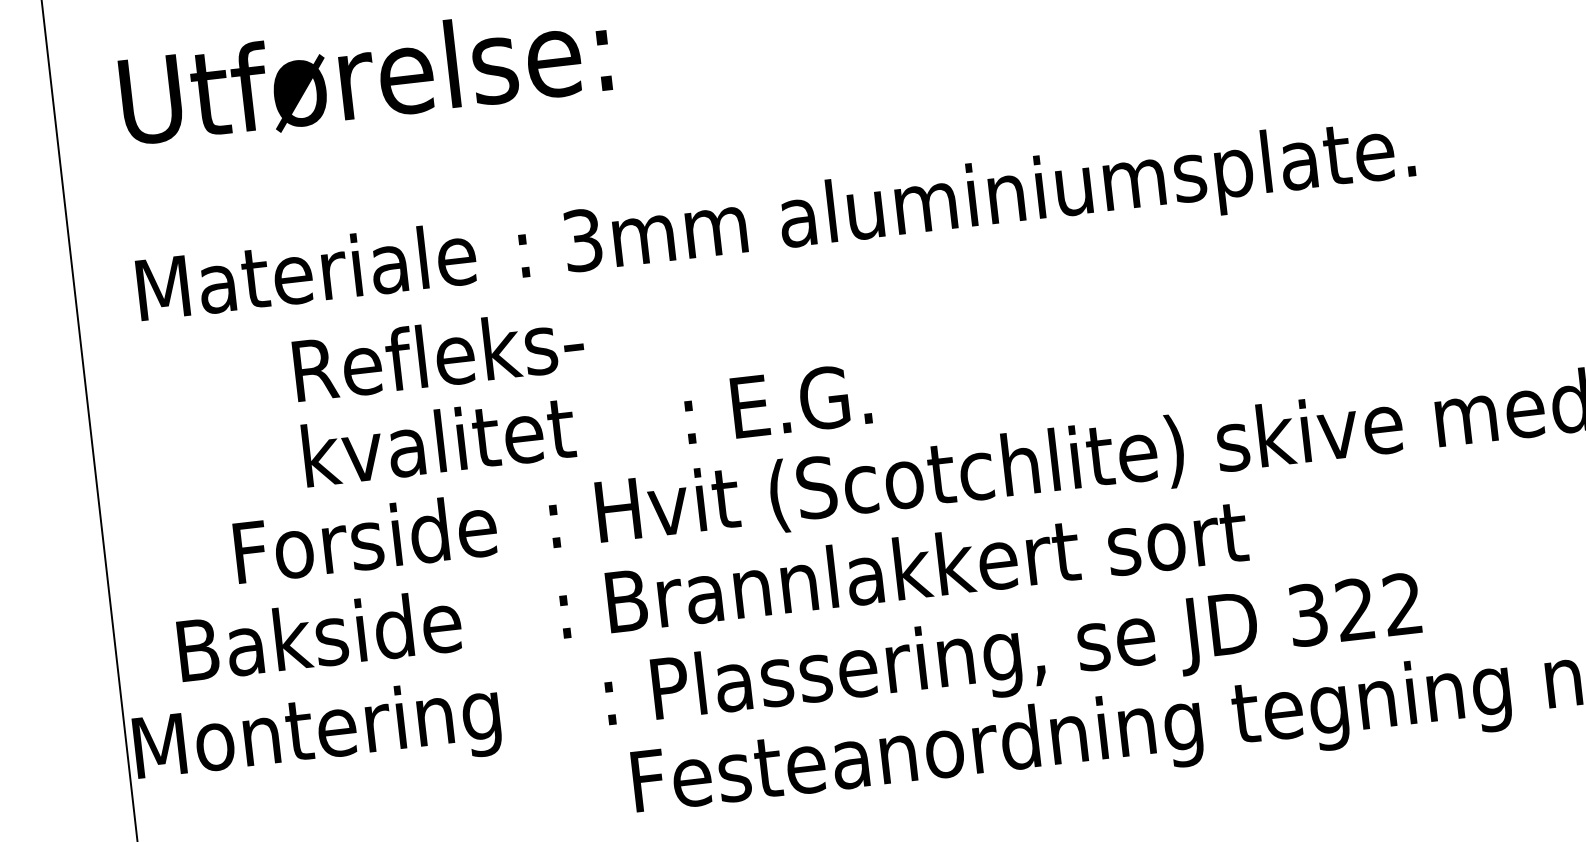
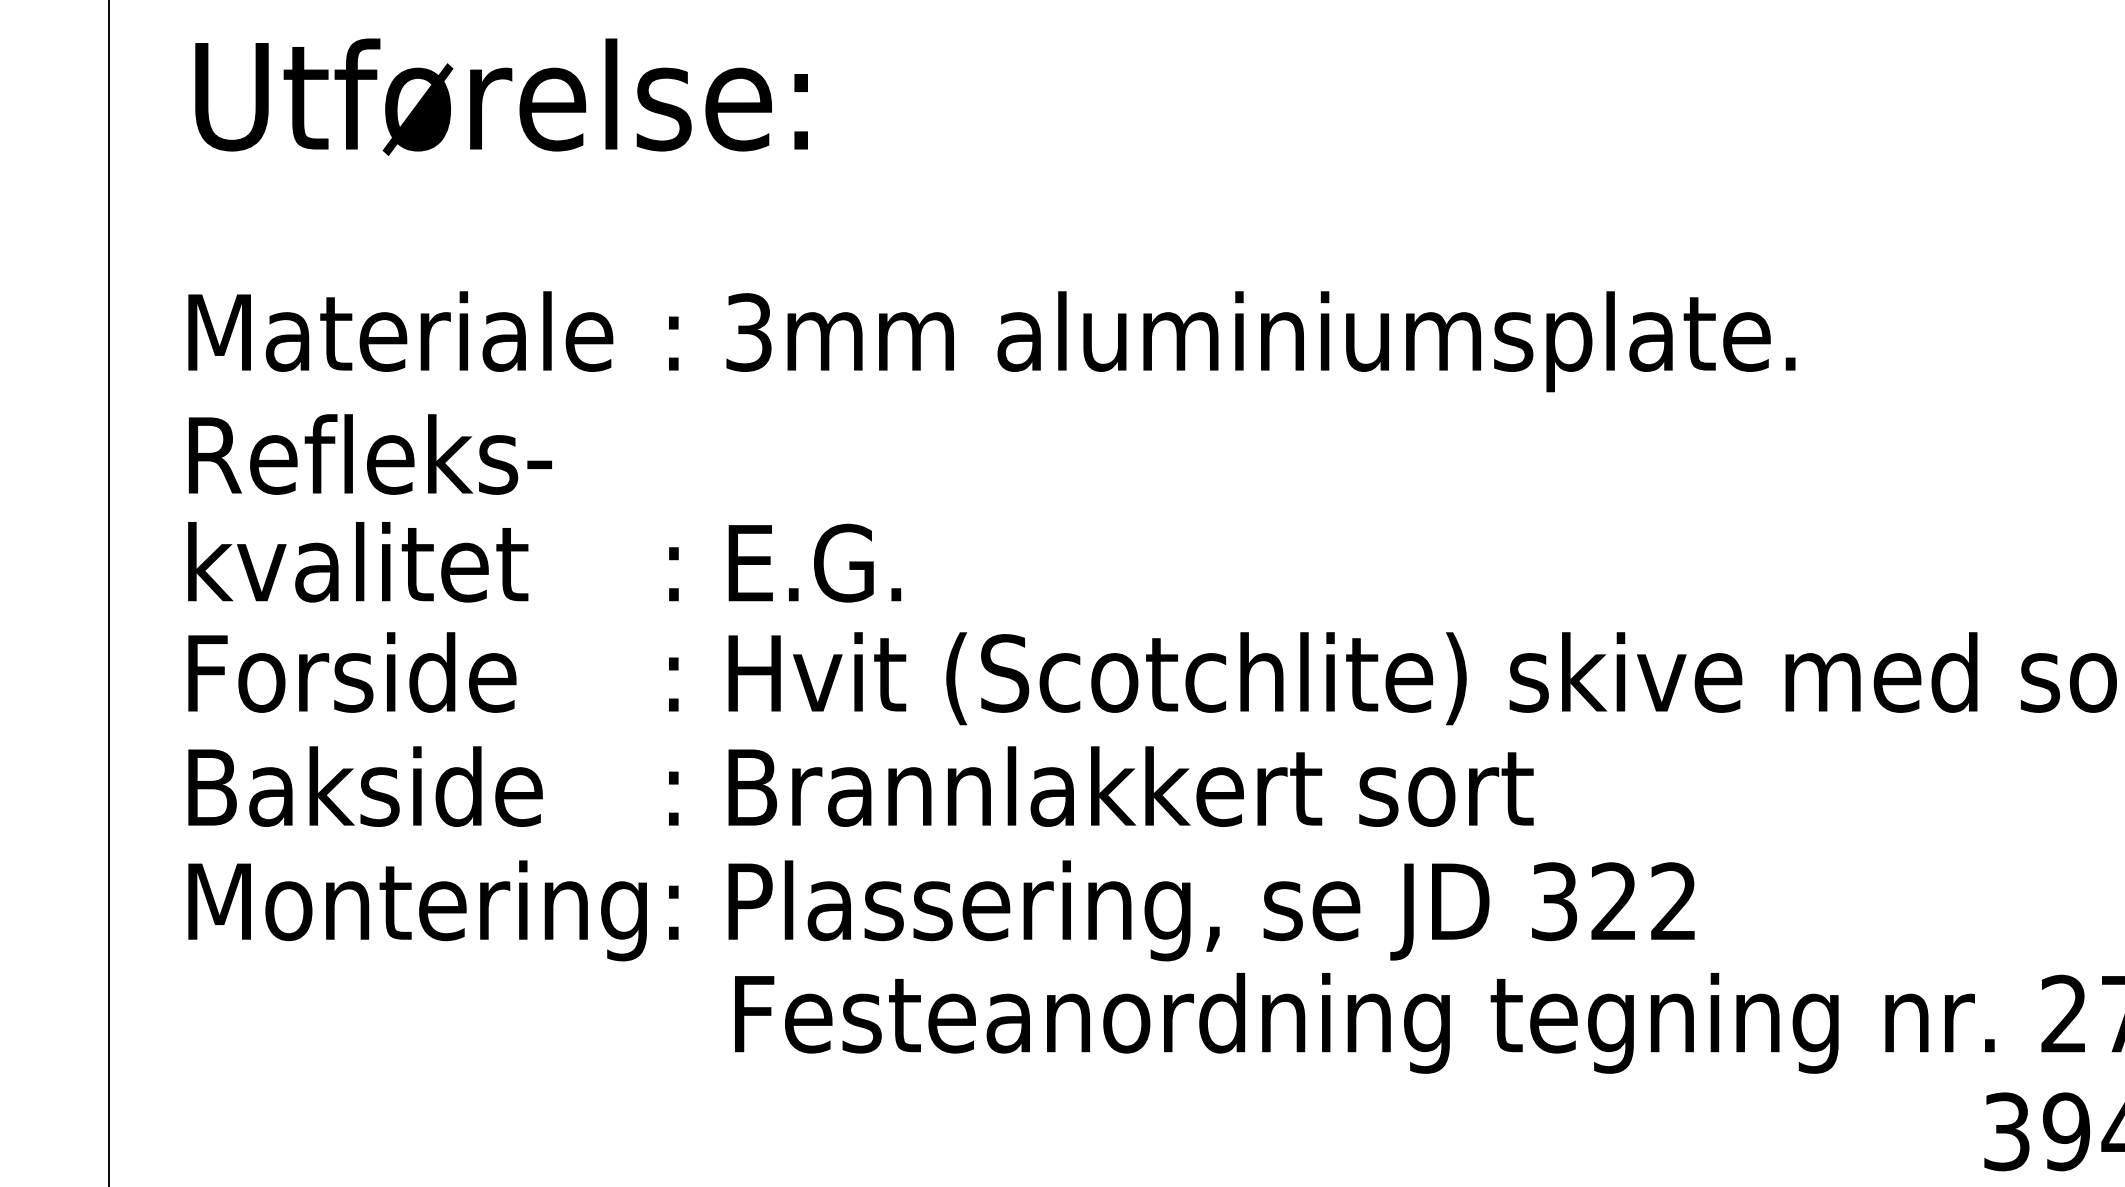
text: (581, 381) -> (544, 508), moved
text: (365, 538) -> (352, 672), moved
text: (1013, 655) -> (1181, 910), moved
text: (317, 735) -> (417, 910), moved

